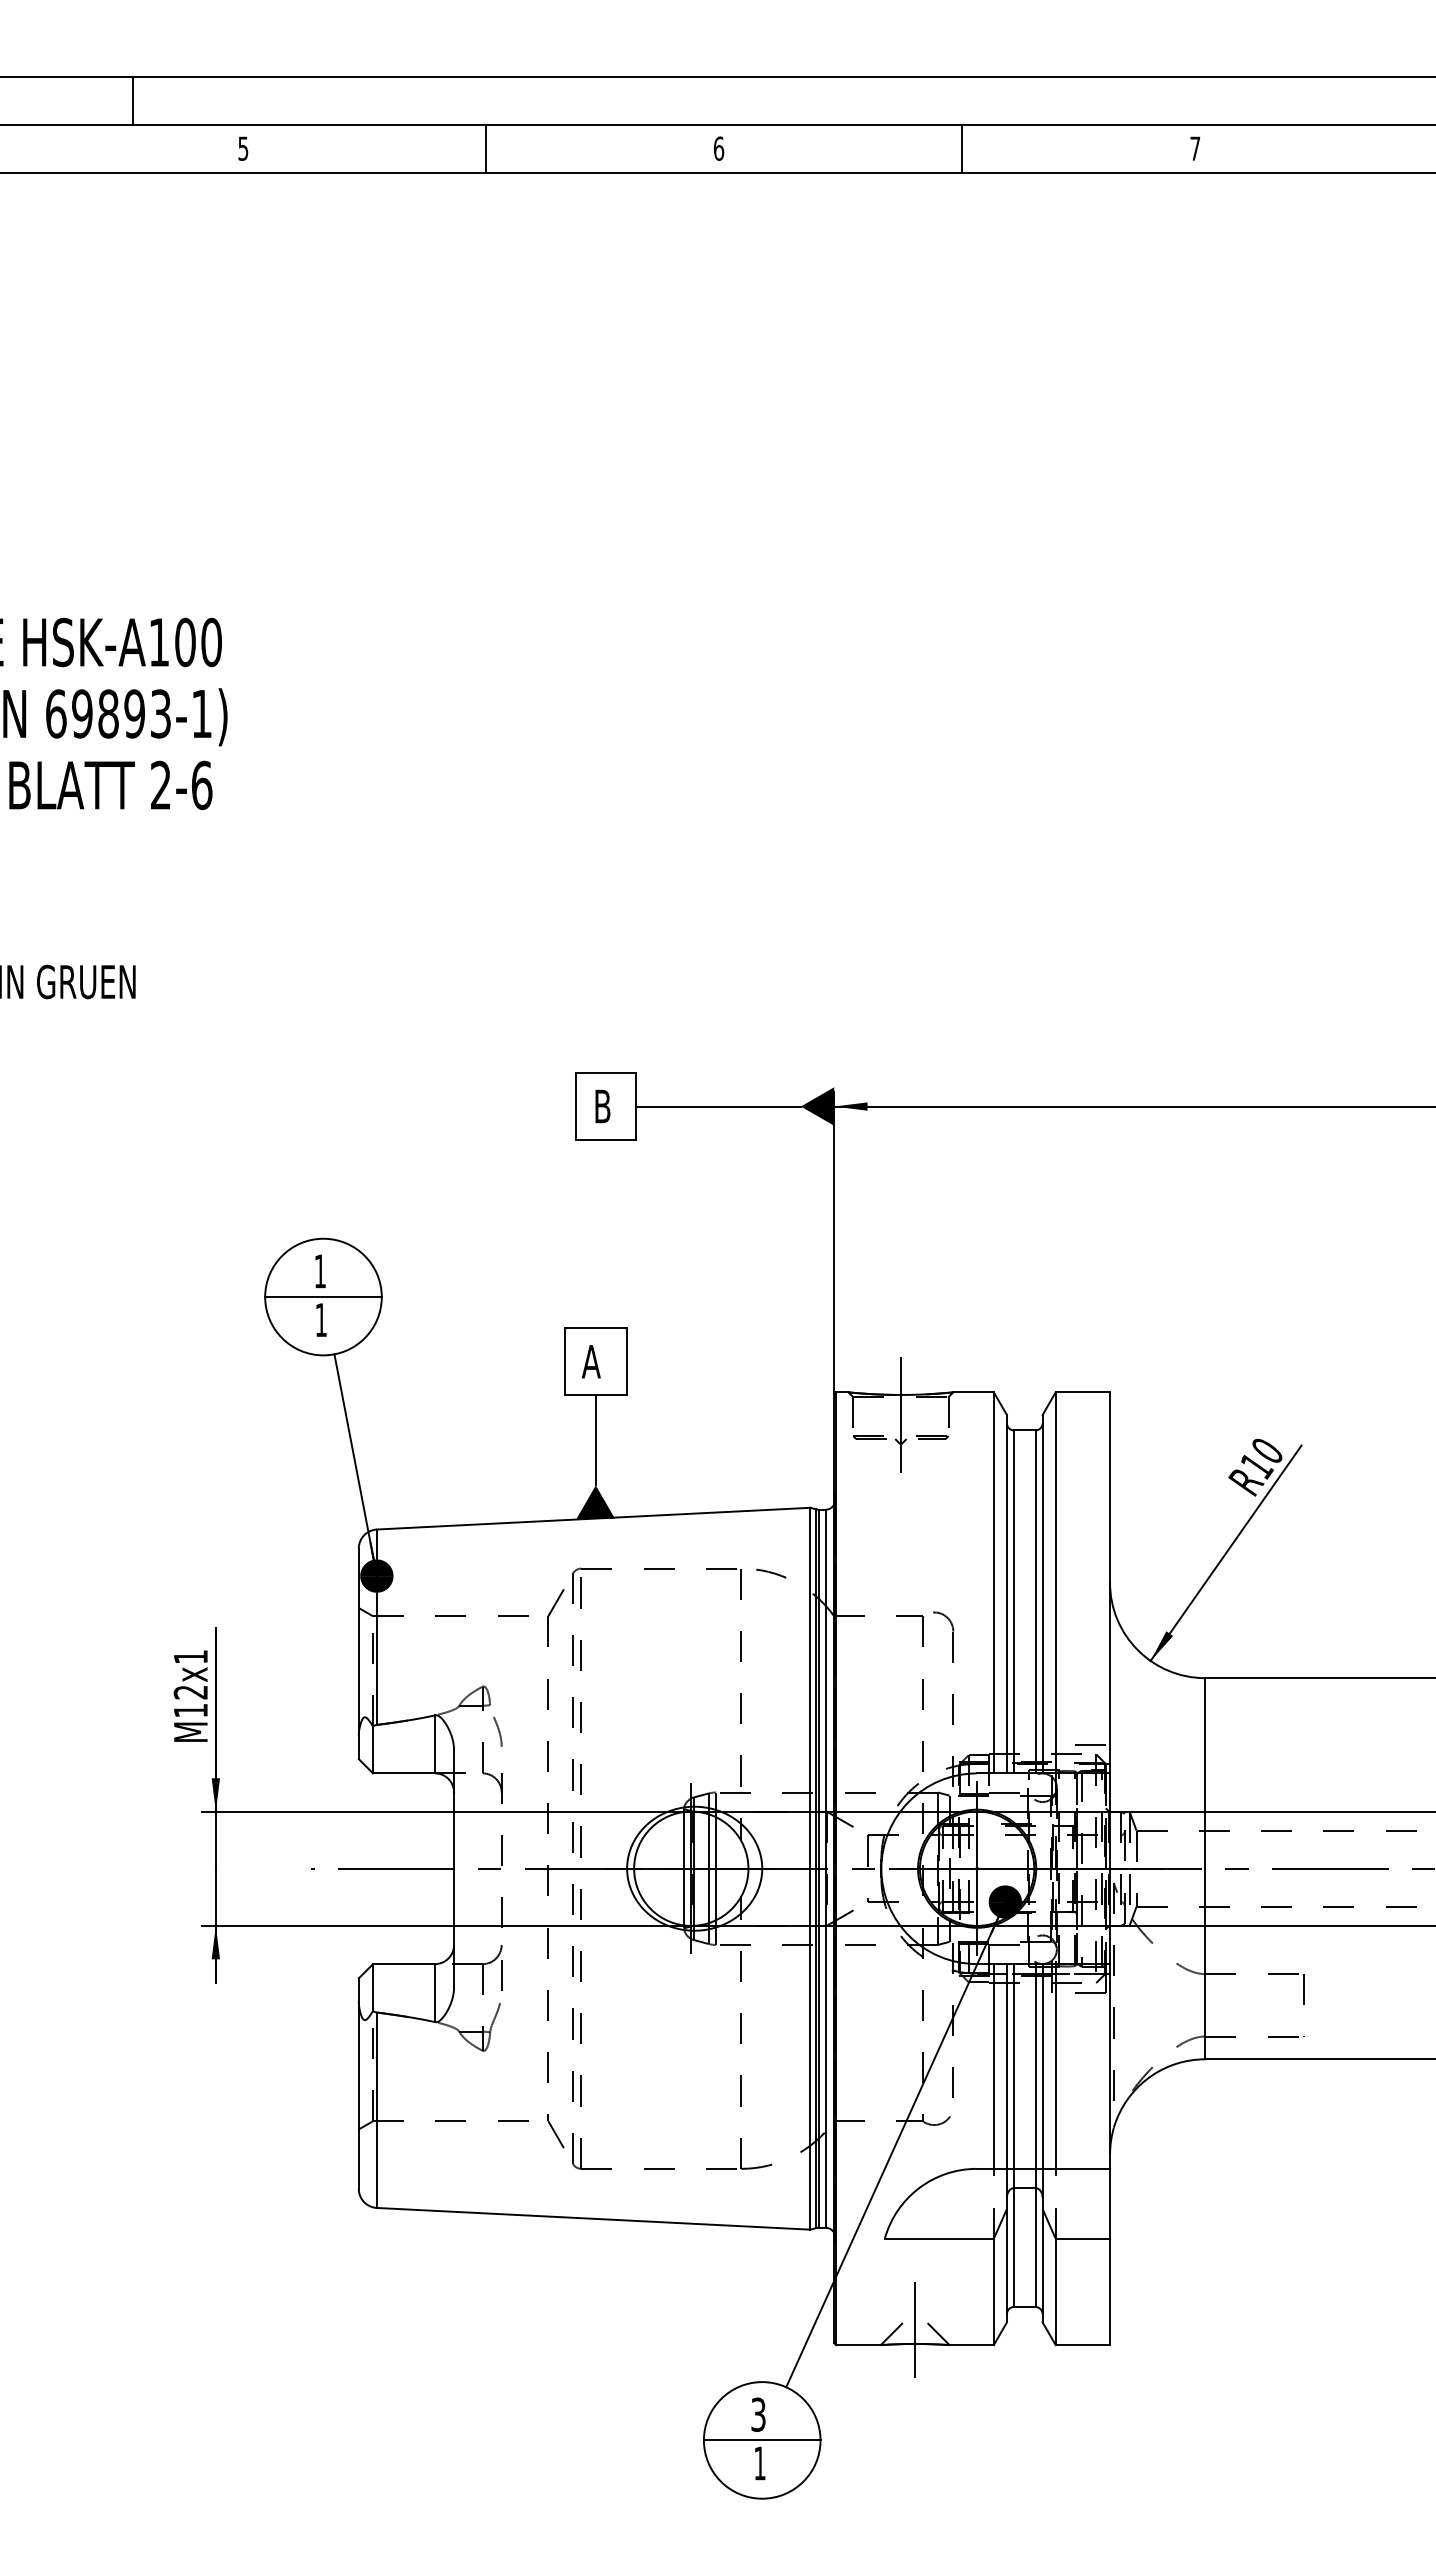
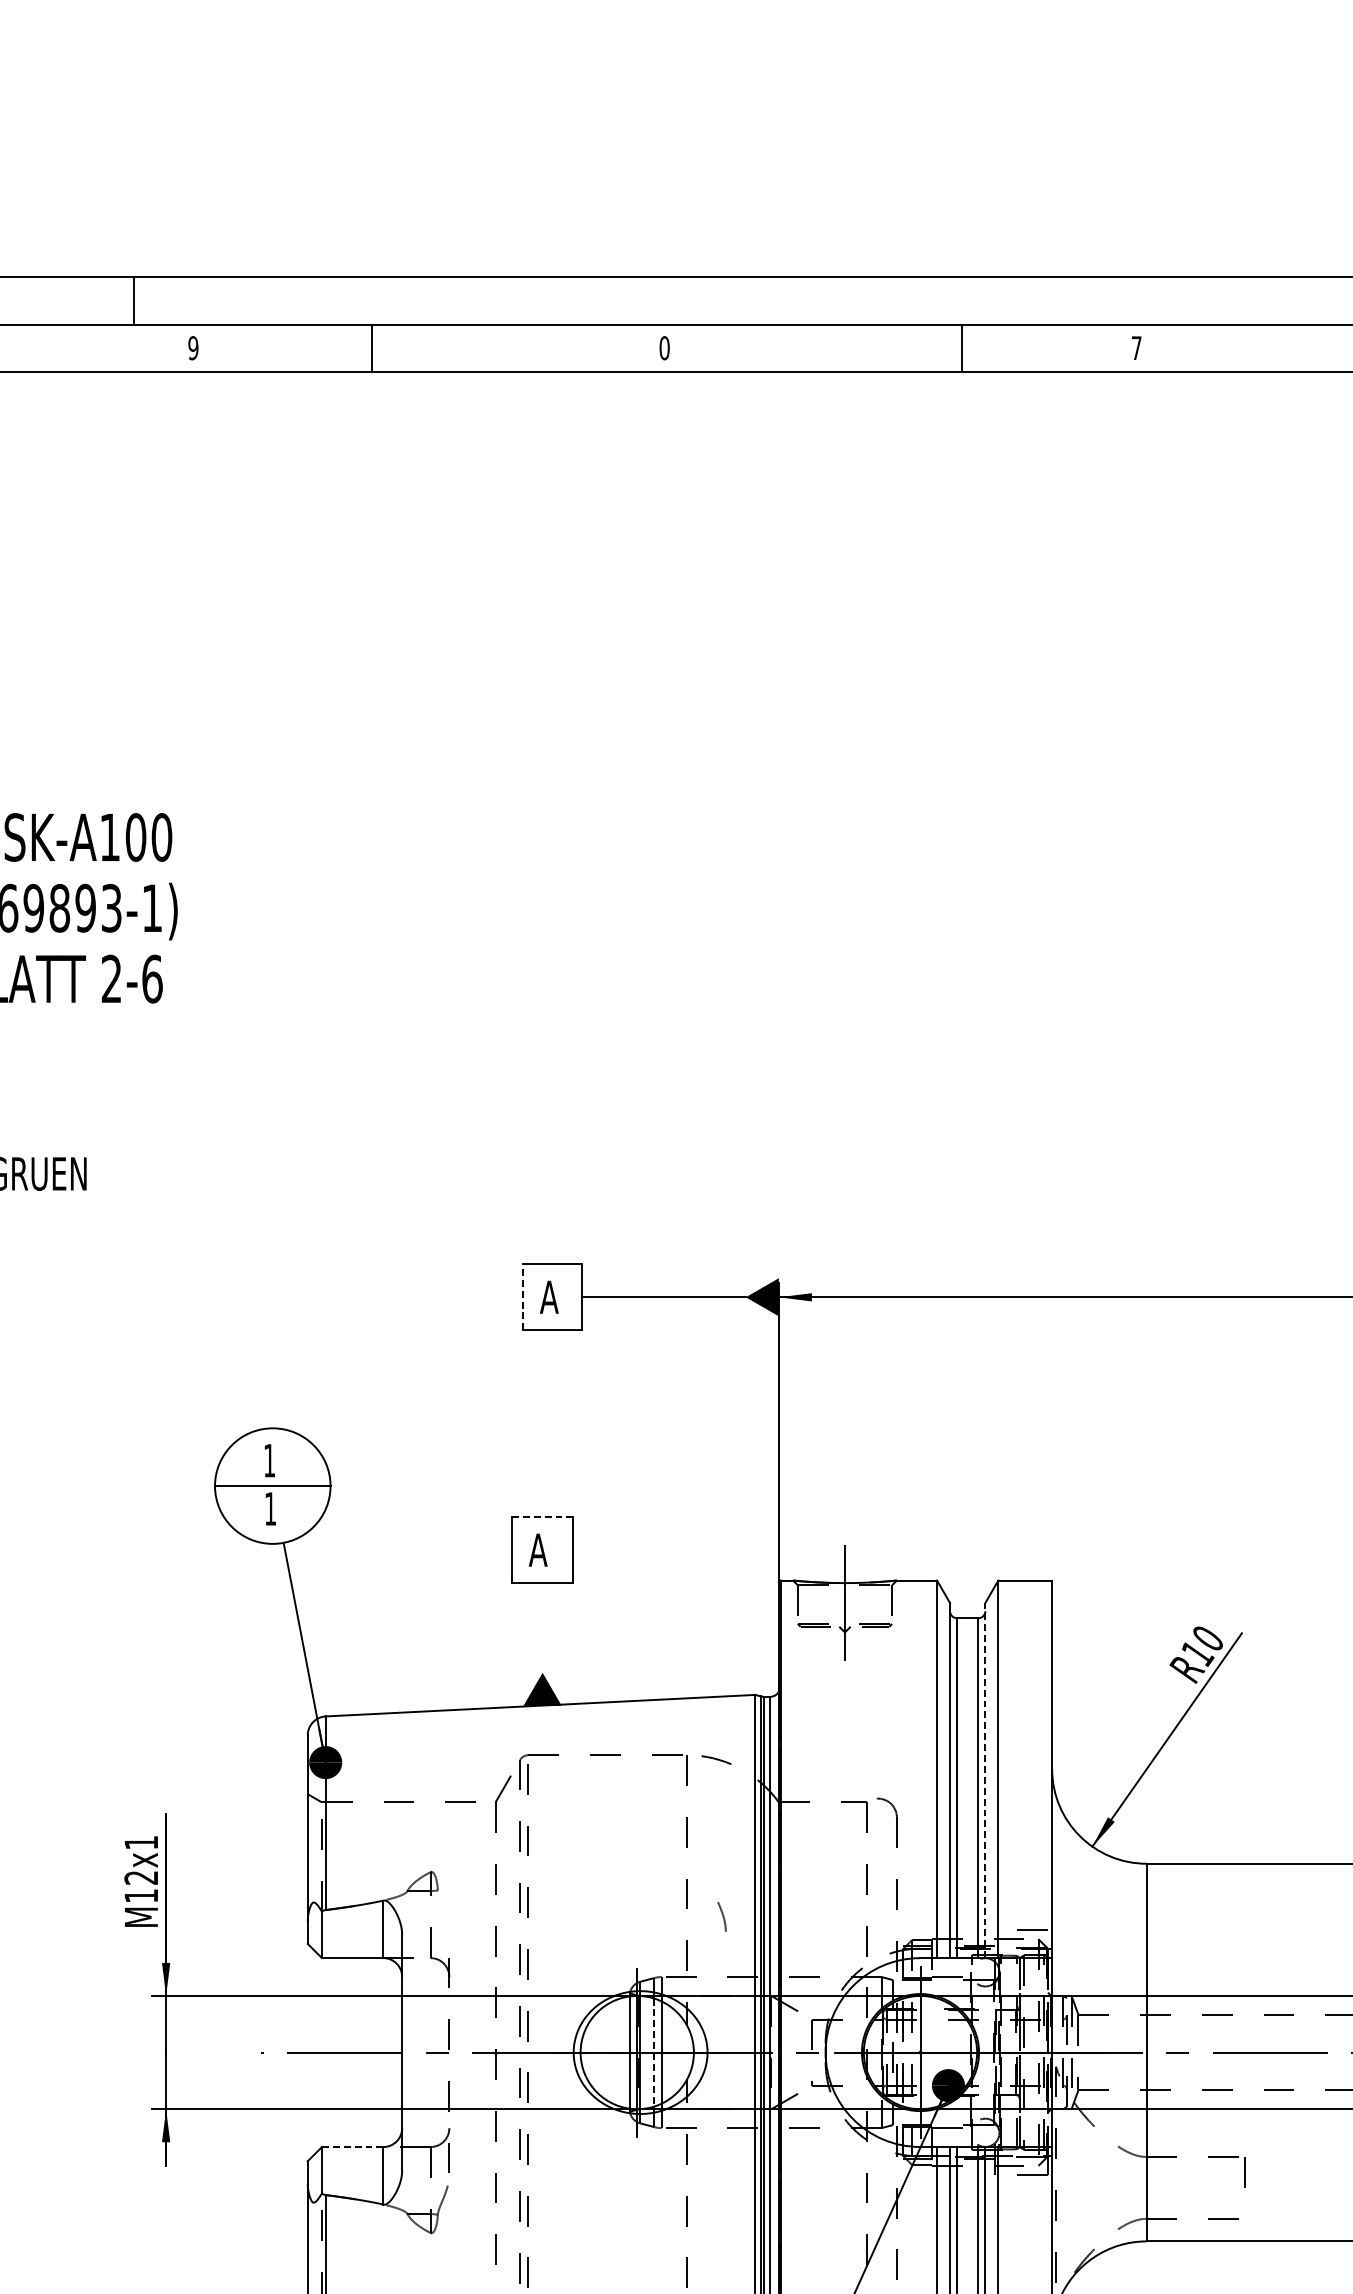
line: (133, 100) -> (134, 300), moved
text: (243, 148) -> (193, 347), 5 -> 9
line: (485, 148) -> (371, 347), moved
text: (718, 148) -> (664, 347), 6 -> 0
line: (962, 148) -> (962, 347), moved
line: (576, 1106) -> (523, 1297), solid -> dashed
text: (602, 1106) -> (549, 1297), B -> A
line: (595, 1328) -> (542, 1517), solid -> dashed
line: (595, 1440) -> (542, 1628), removed
line: (1042, 1593) -> (985, 1779), solid -> dashed
curve: (498, 1731) -> (722, 1916), moved
line: (708, 1869) -> (654, 2053), solid -> dashed
line: (404, 1964) -> (353, 2147), solid -> dashed

